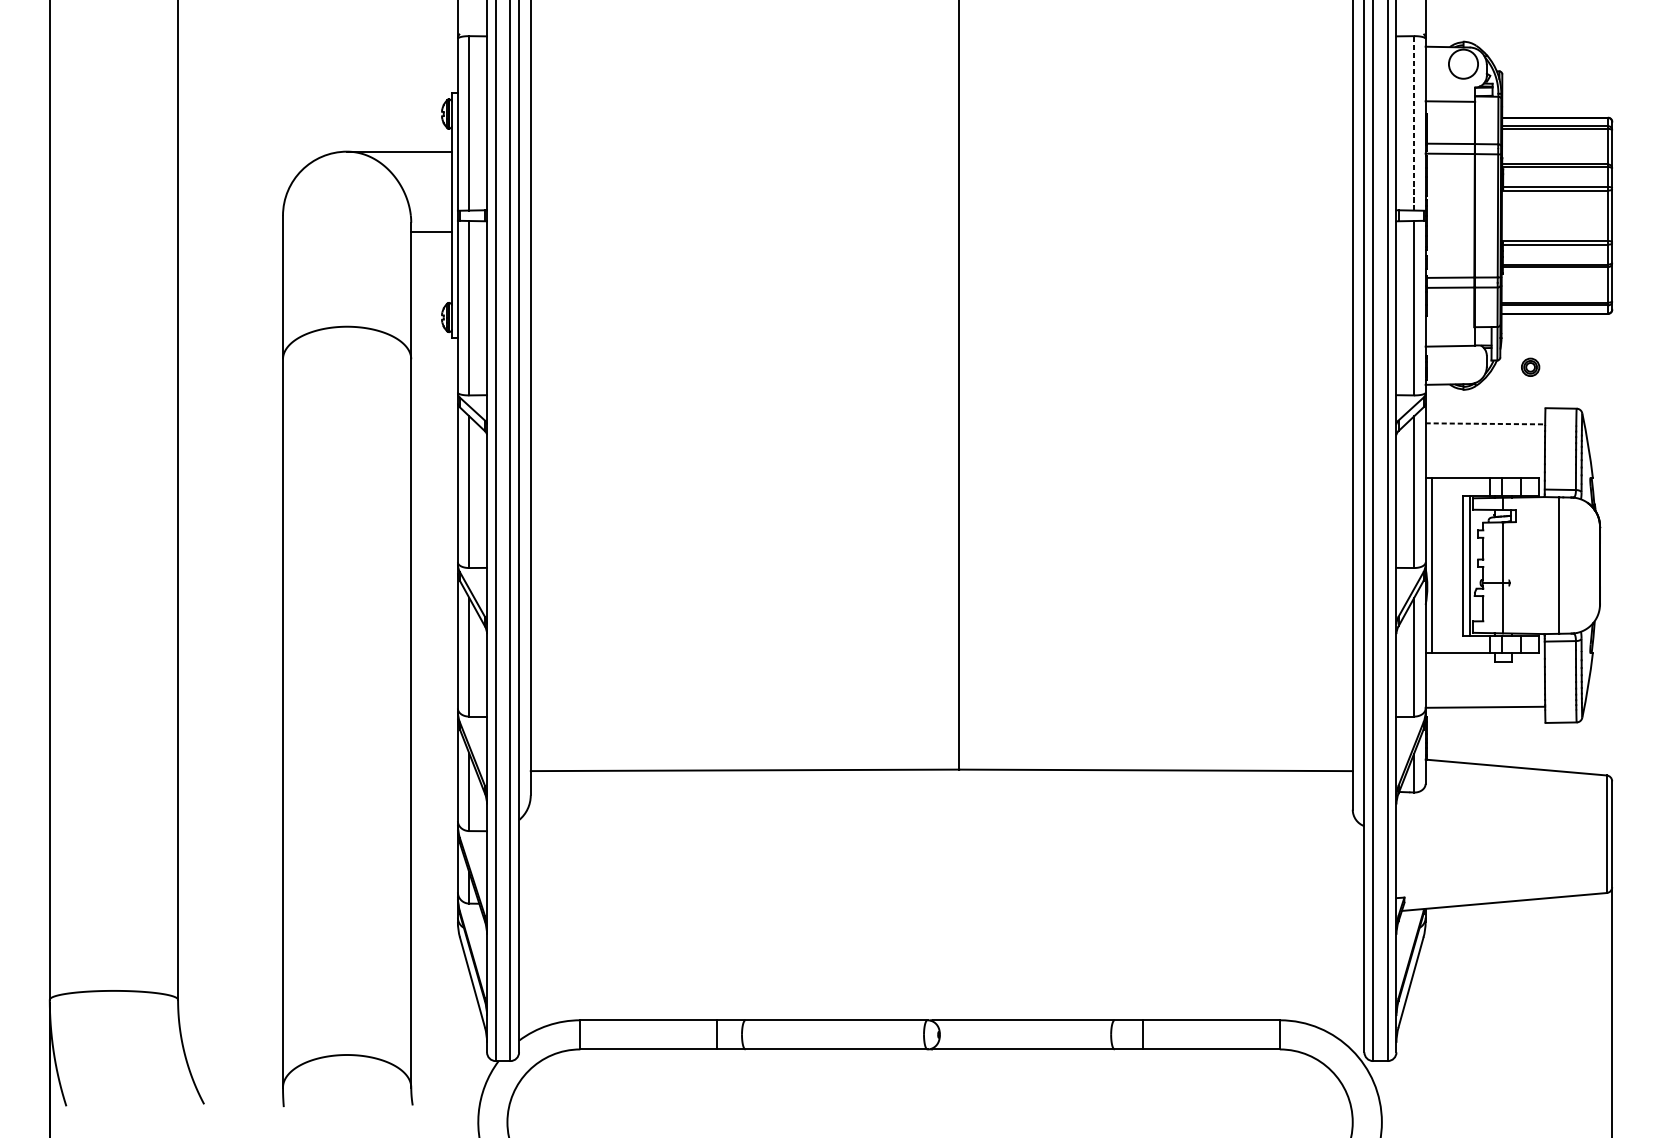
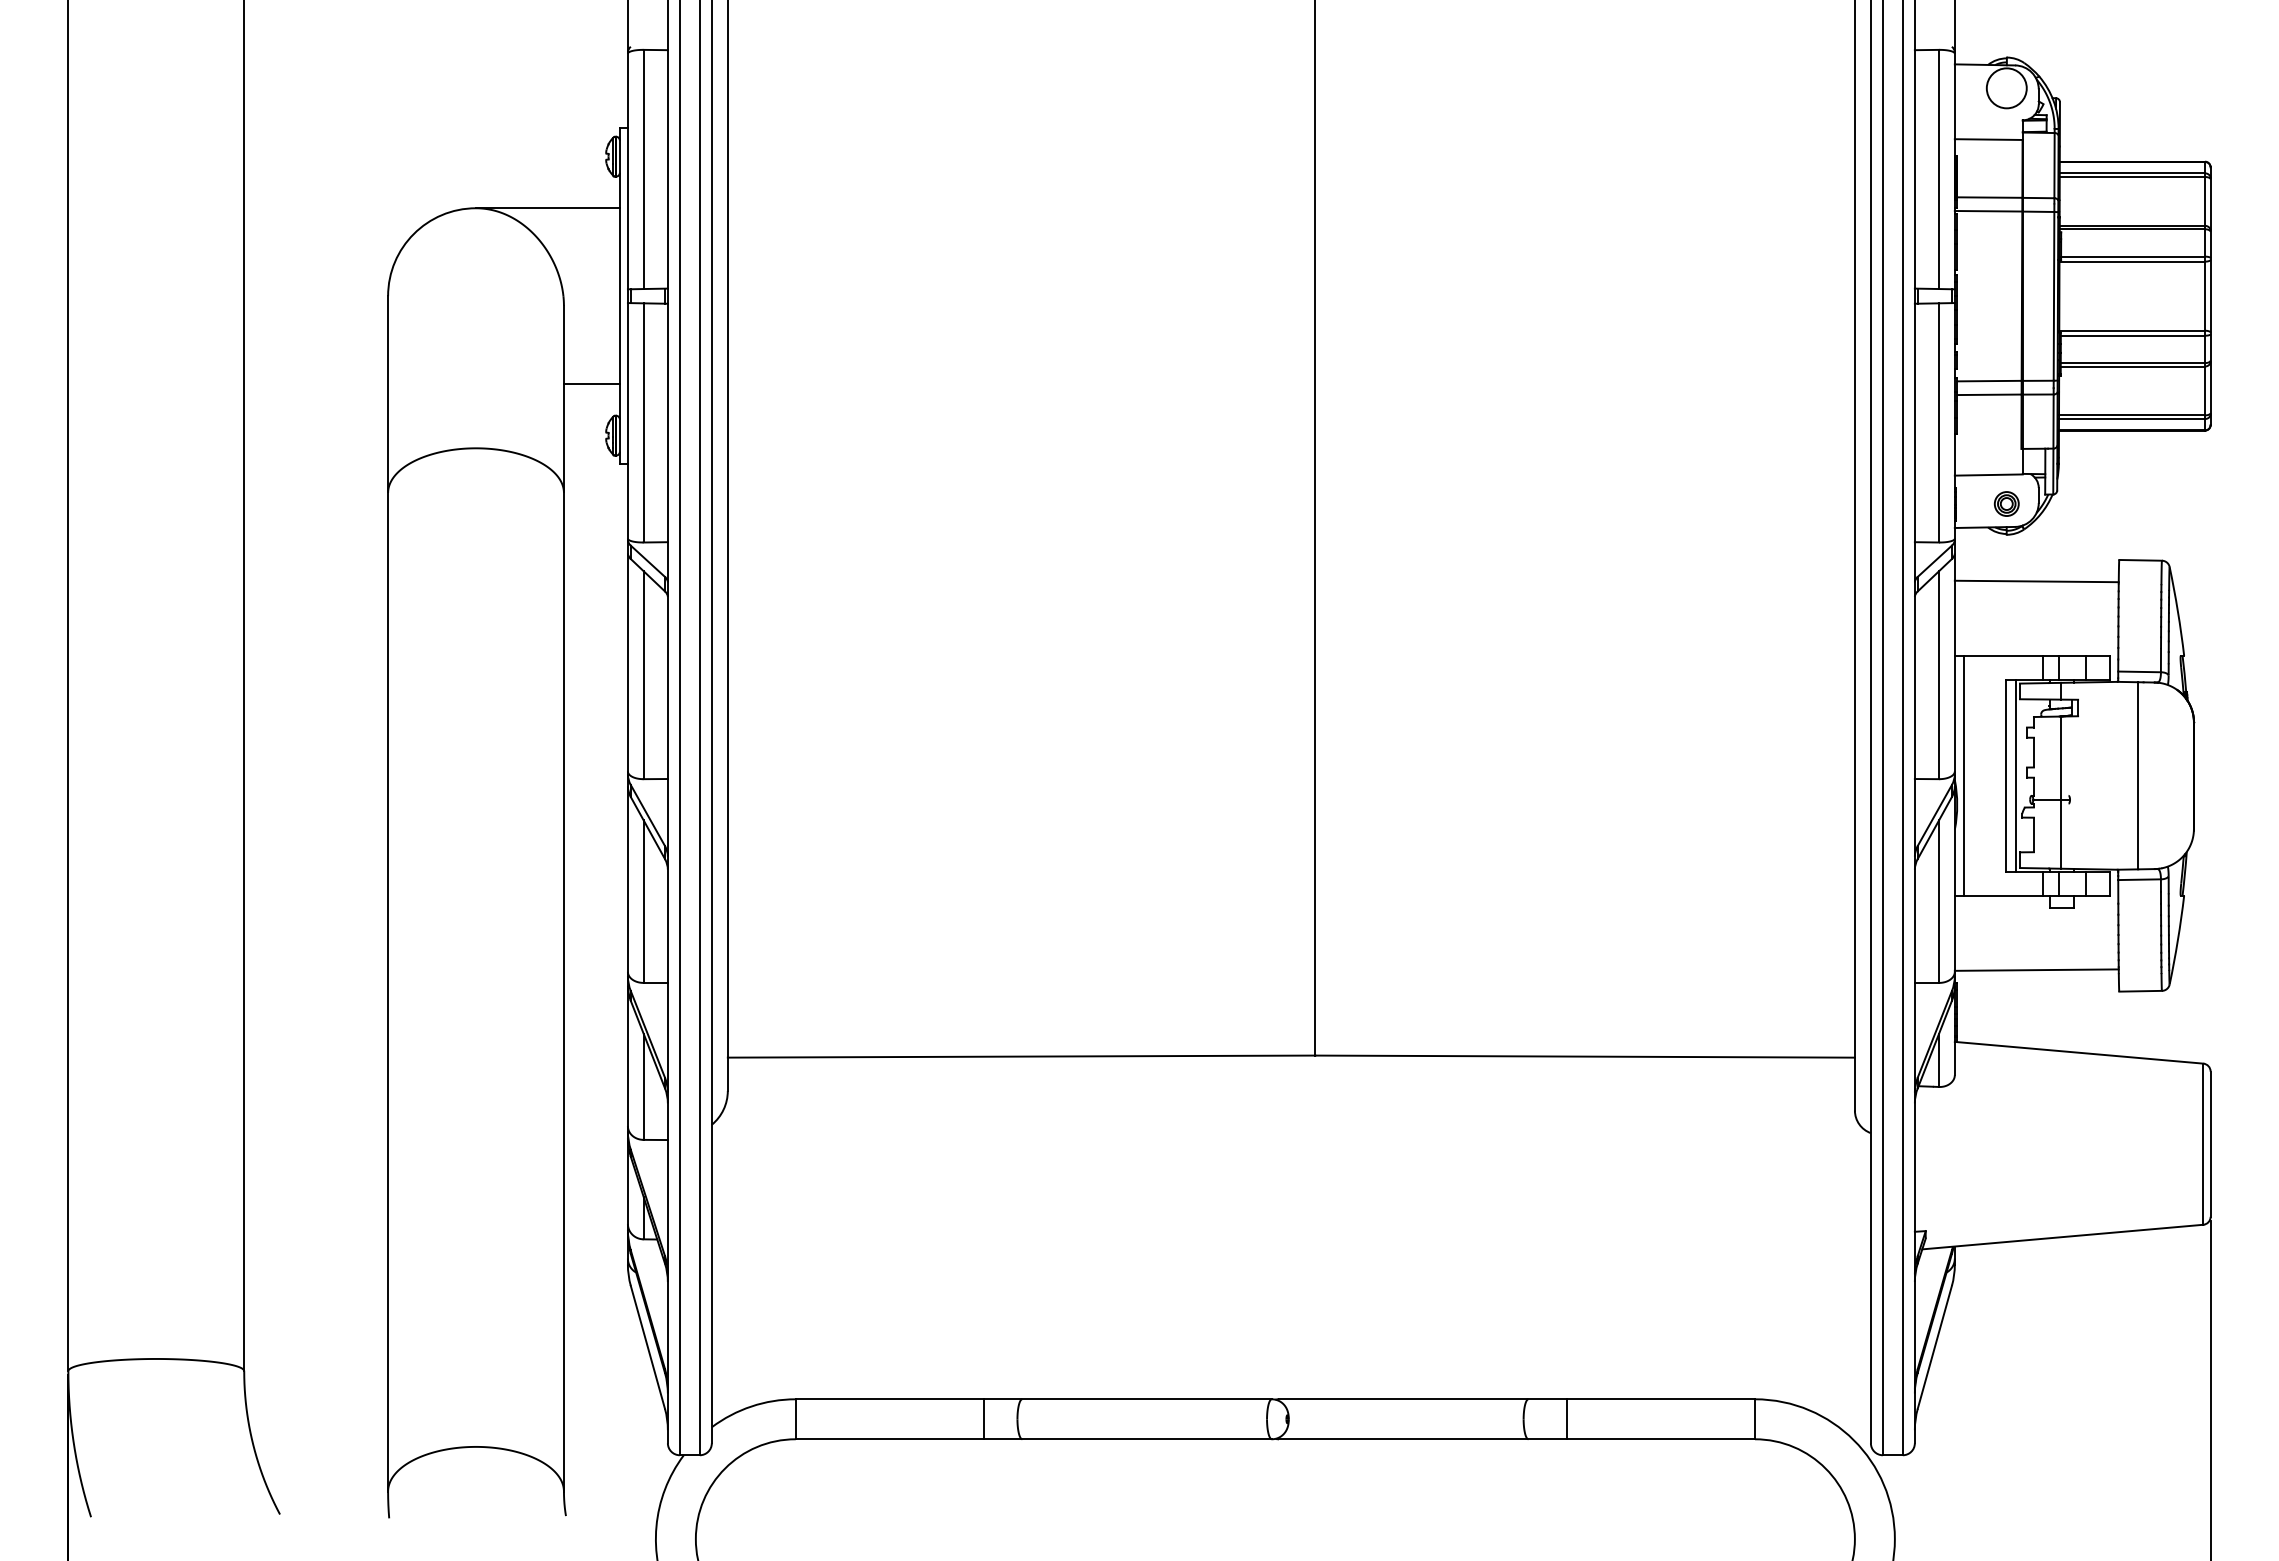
line: (1414, 123) -> (1939, 169), dashed -> solid
line: (431, 232) -> (591, 384), moved
part: (1530, 366) -> (2006, 503), moved
line: (1485, 423) -> (2036, 581), dashed -> solid

